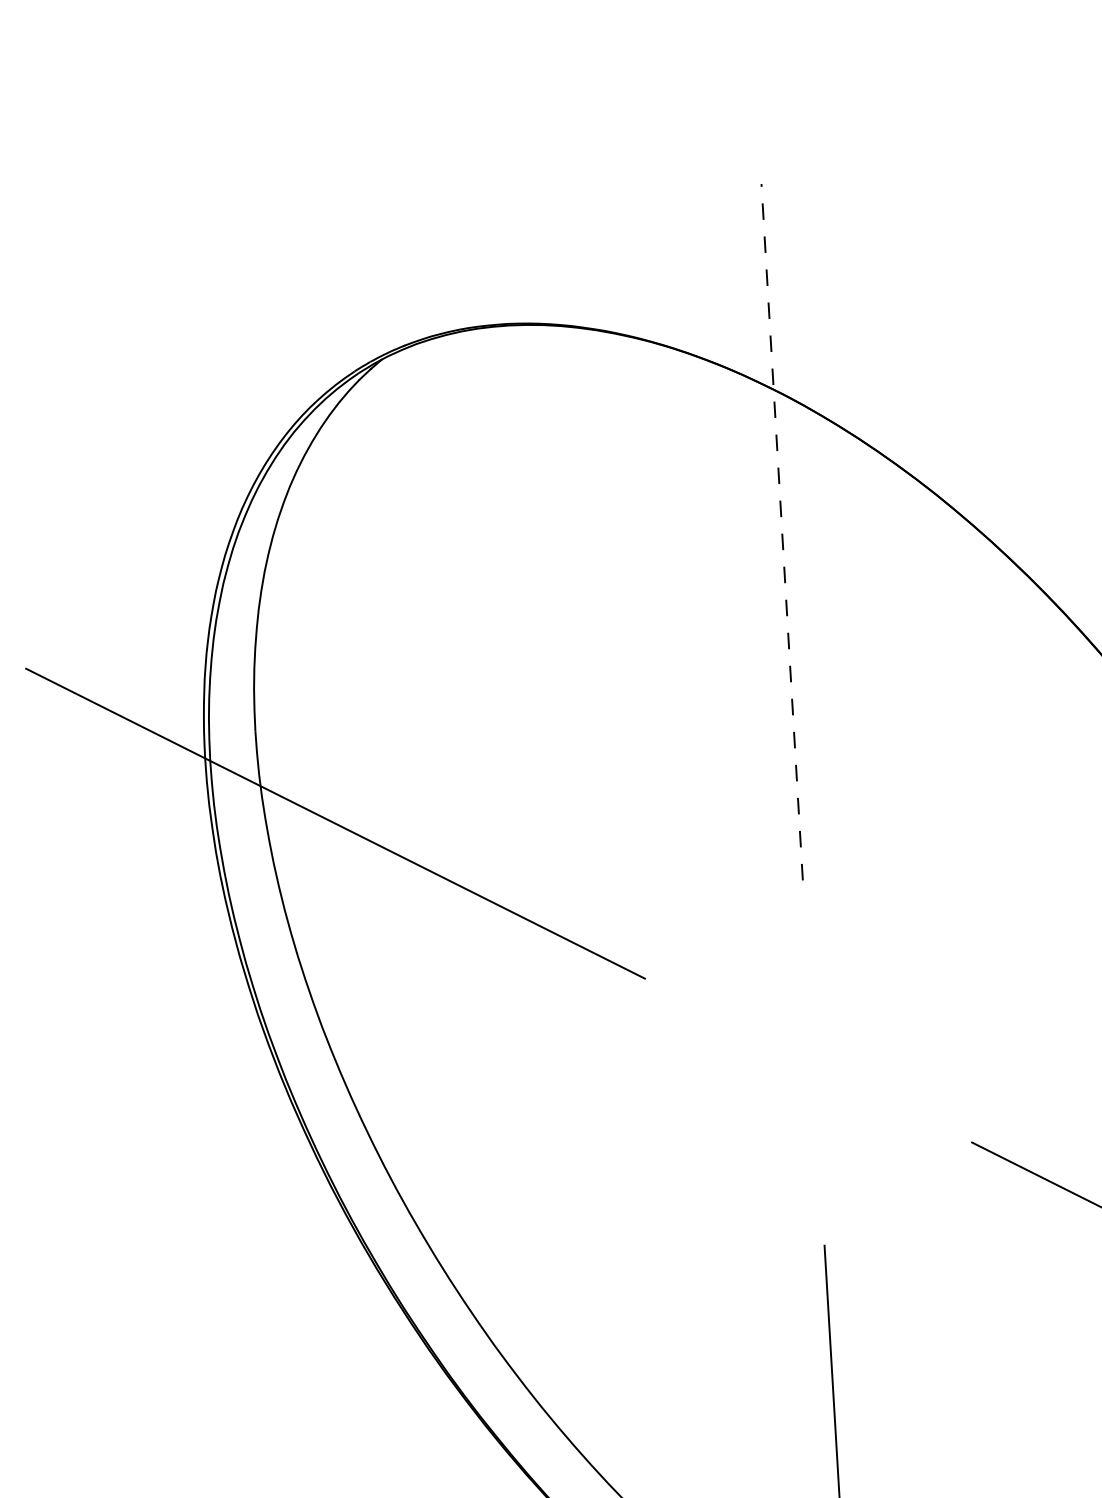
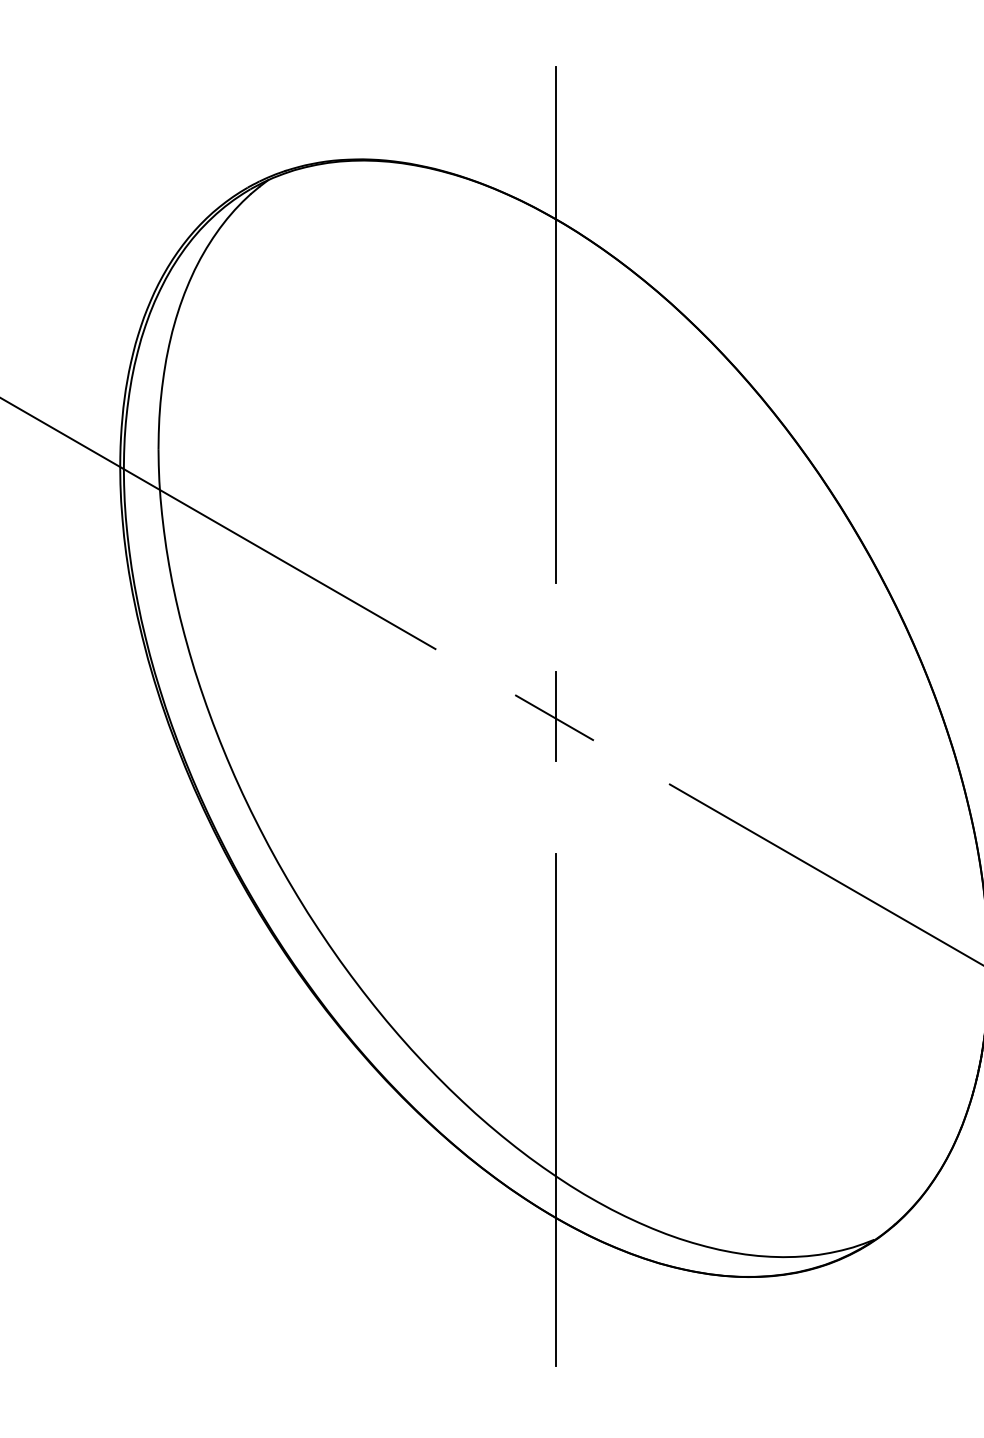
line: (782, 531) -> (556, 324), dashed -> solid
part: (810, 1060) -> (554, 716), added

